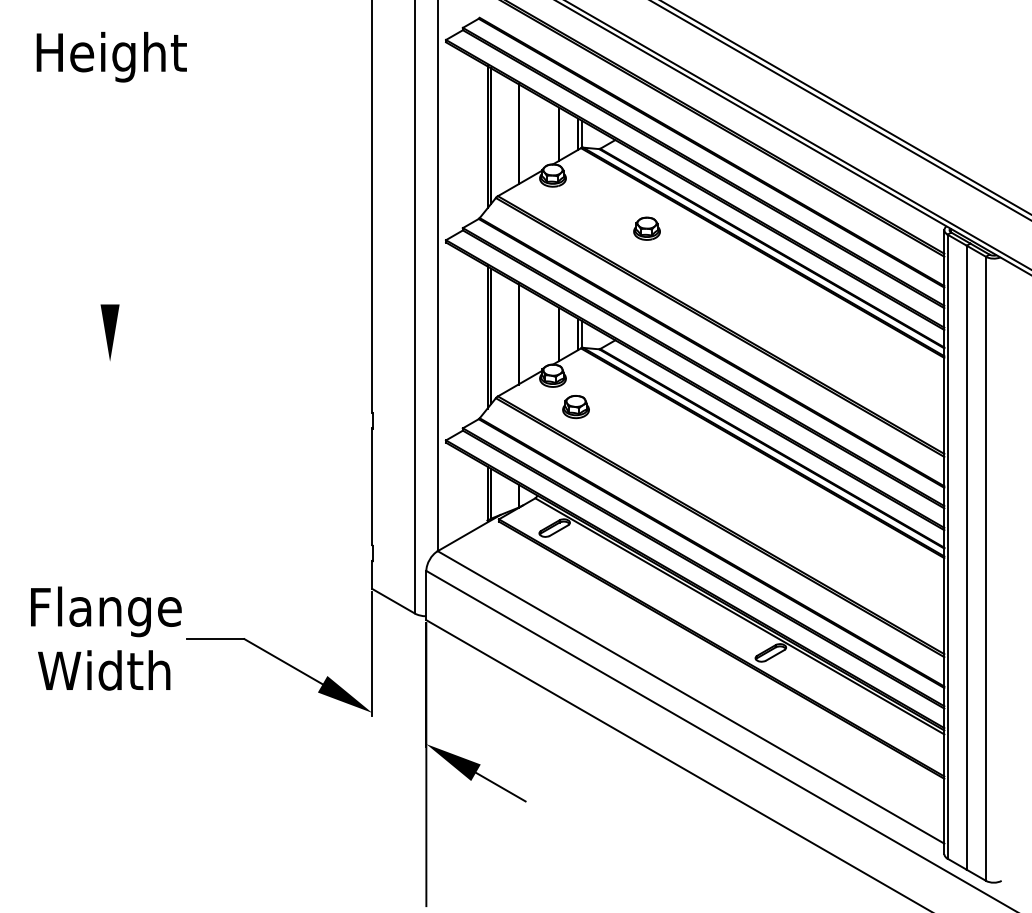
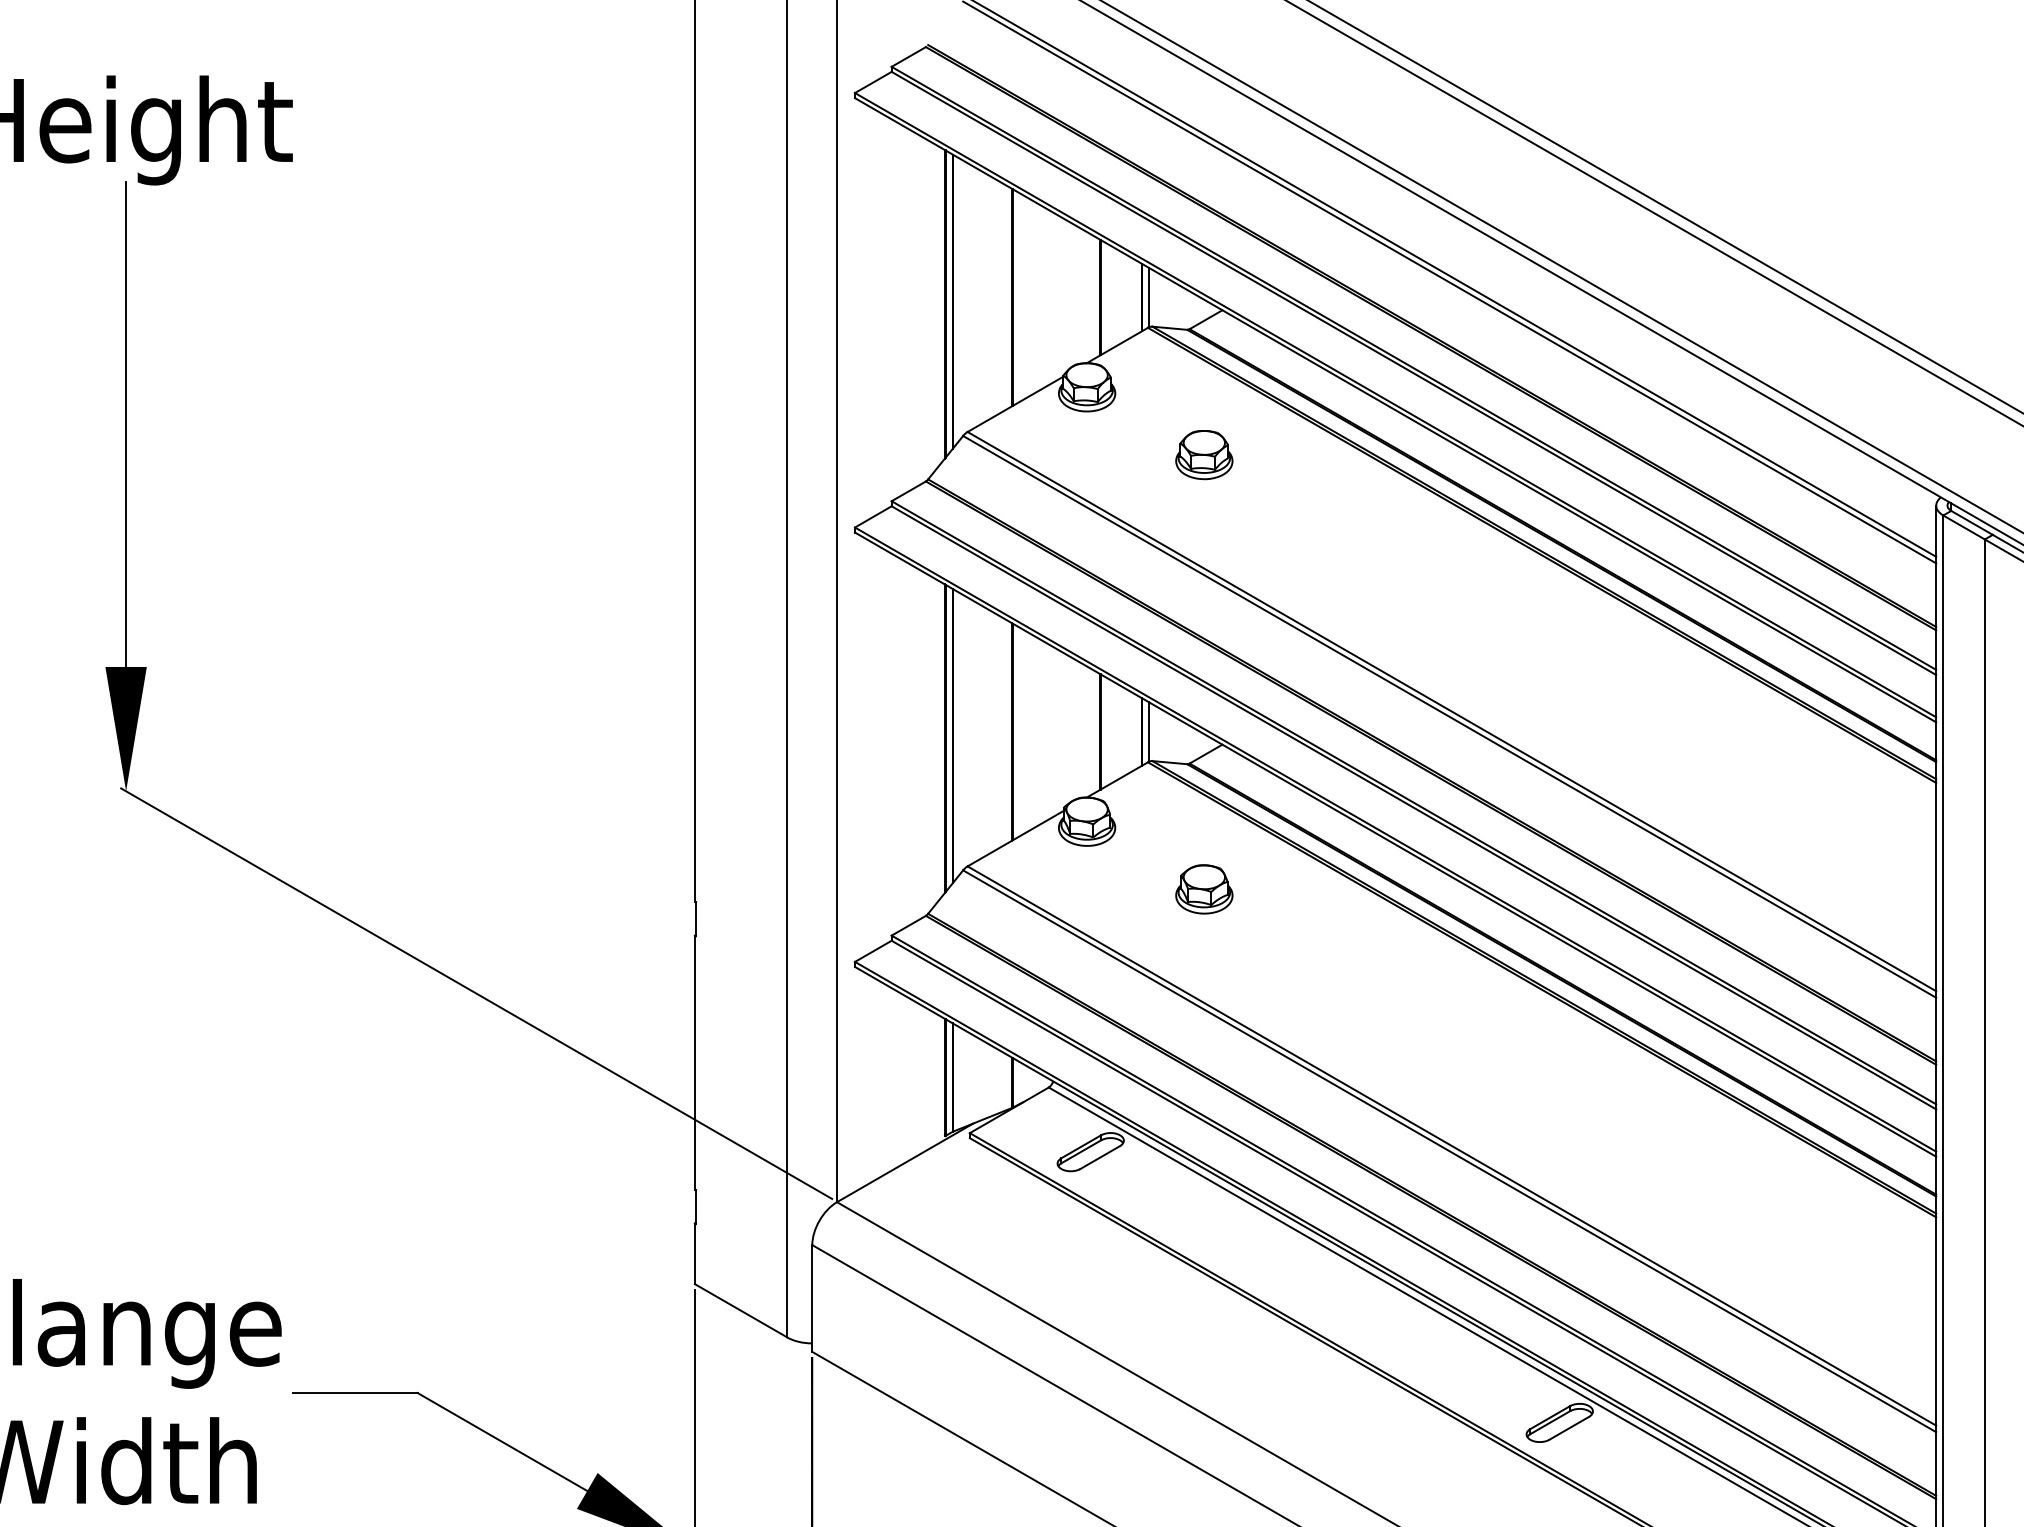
line: (110, 192) -> (126, 423), added
part: (646, 228) -> (1203, 454), moved
part: (575, 407) -> (1203, 890), moved
line: (271, 454) -> (476, 992), added

